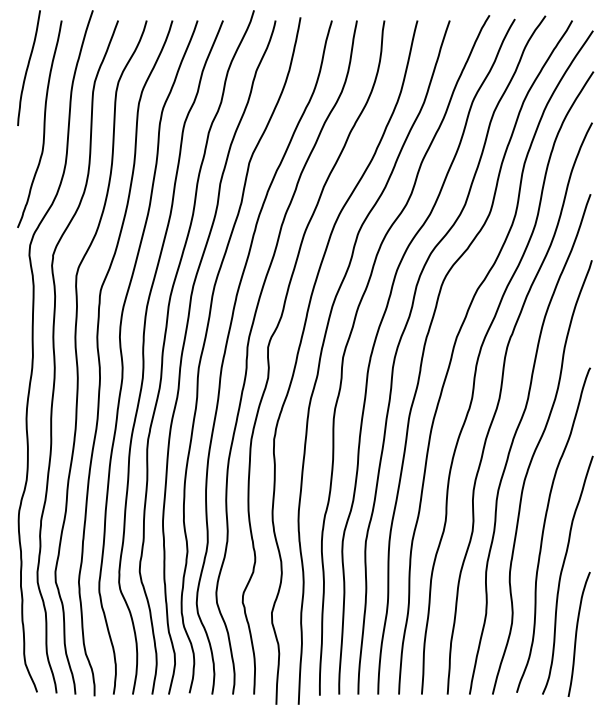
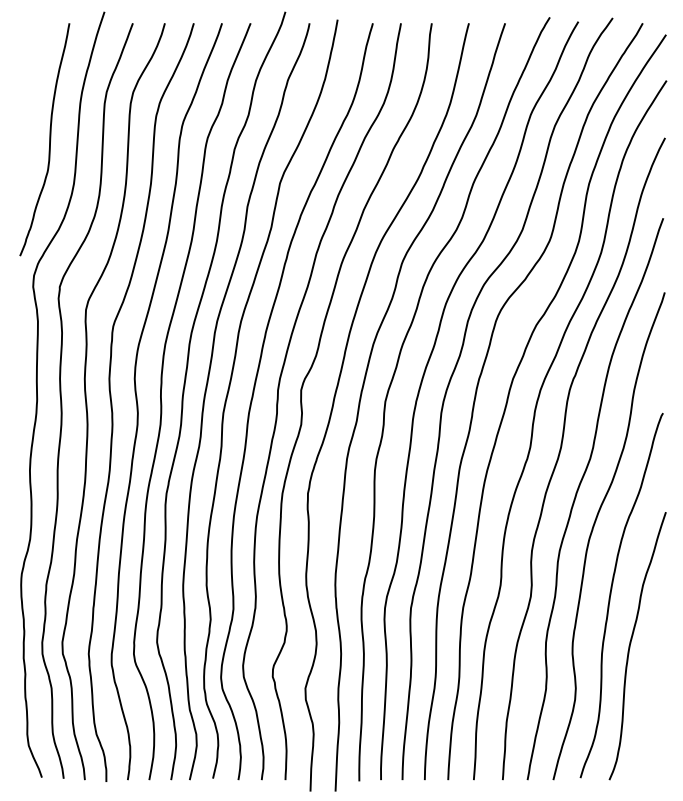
curve: (28, 67) -> (32, 76), removed
curve: (577, 633) -> (648, 711), removed

